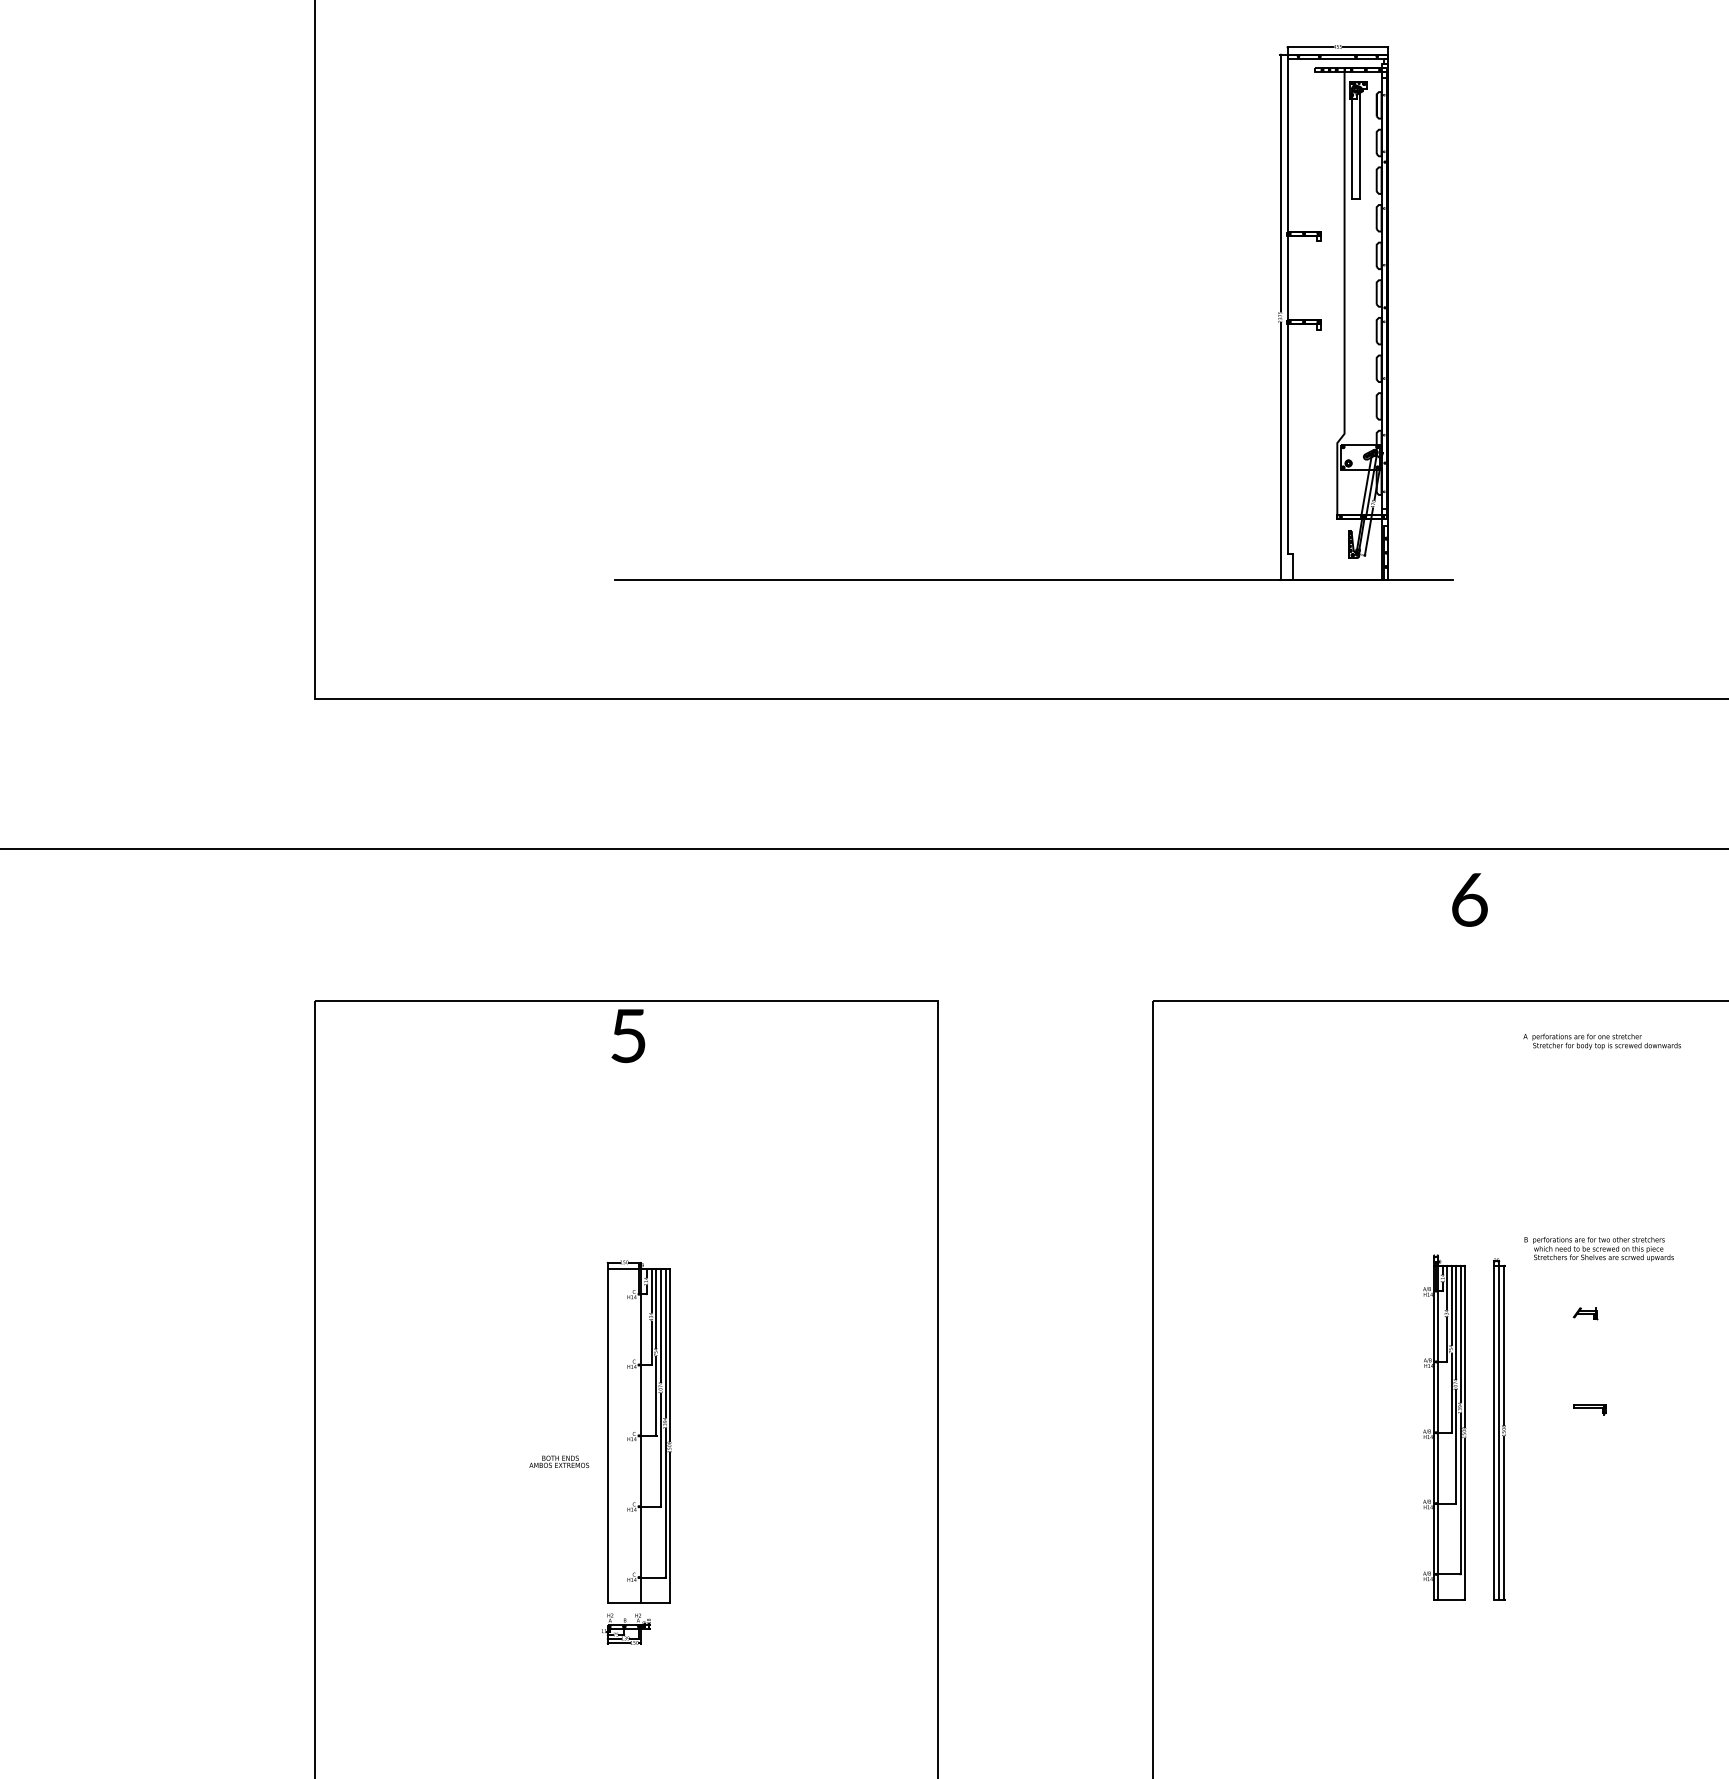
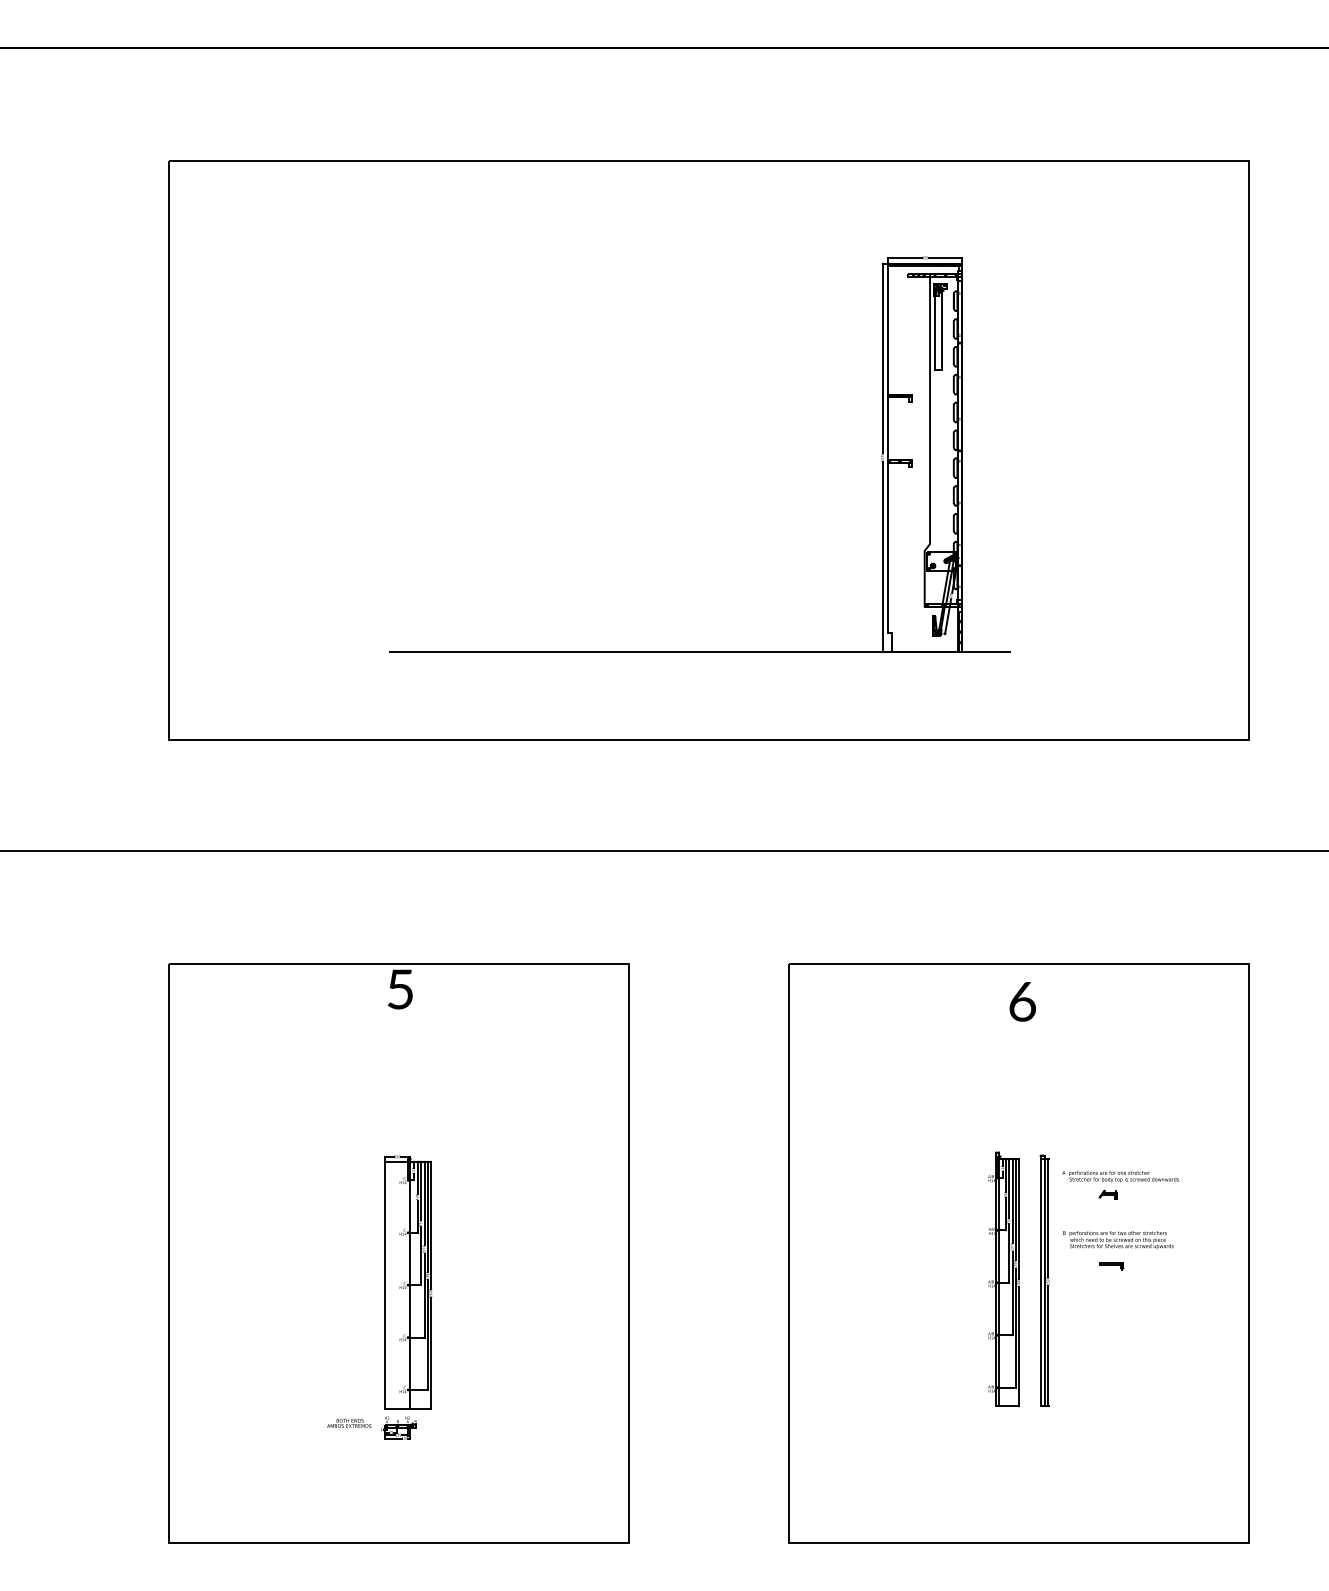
text: (1469, 899) -> (1022, 1001), moved
text: (1602, 1041) -> (1120, 1176), moved
text: (1599, 1248) -> (1118, 1239), moved
text: (559, 1460) -> (349, 1422), moved

